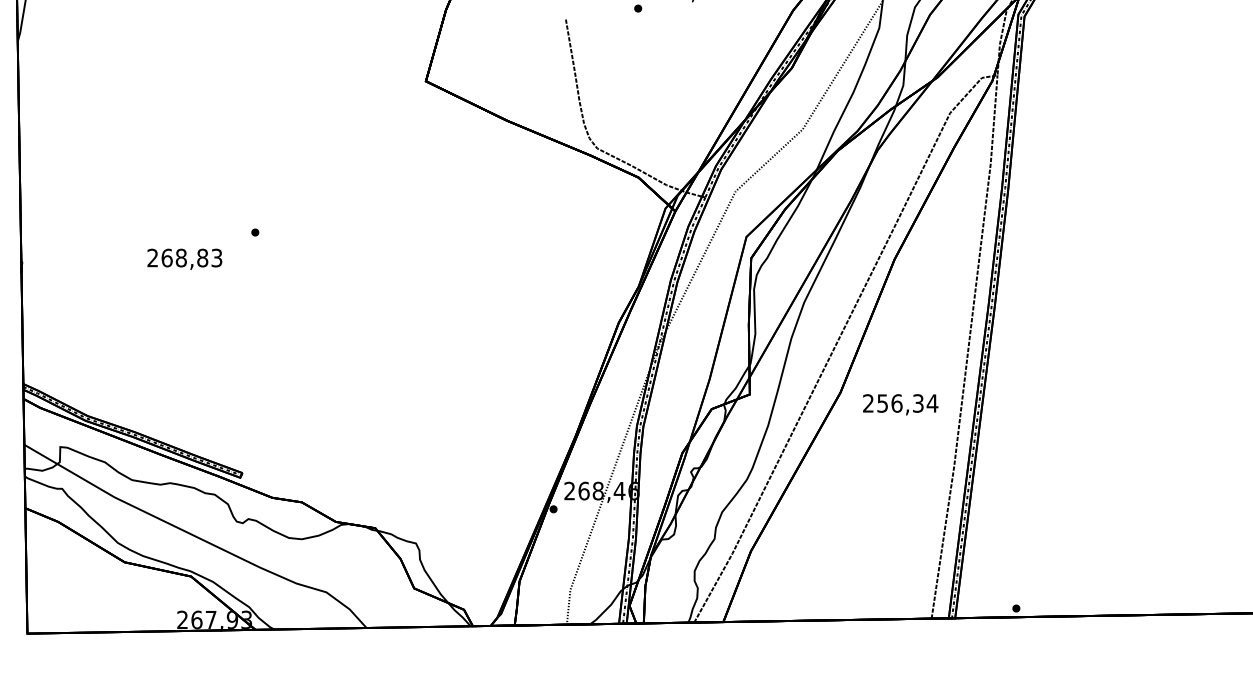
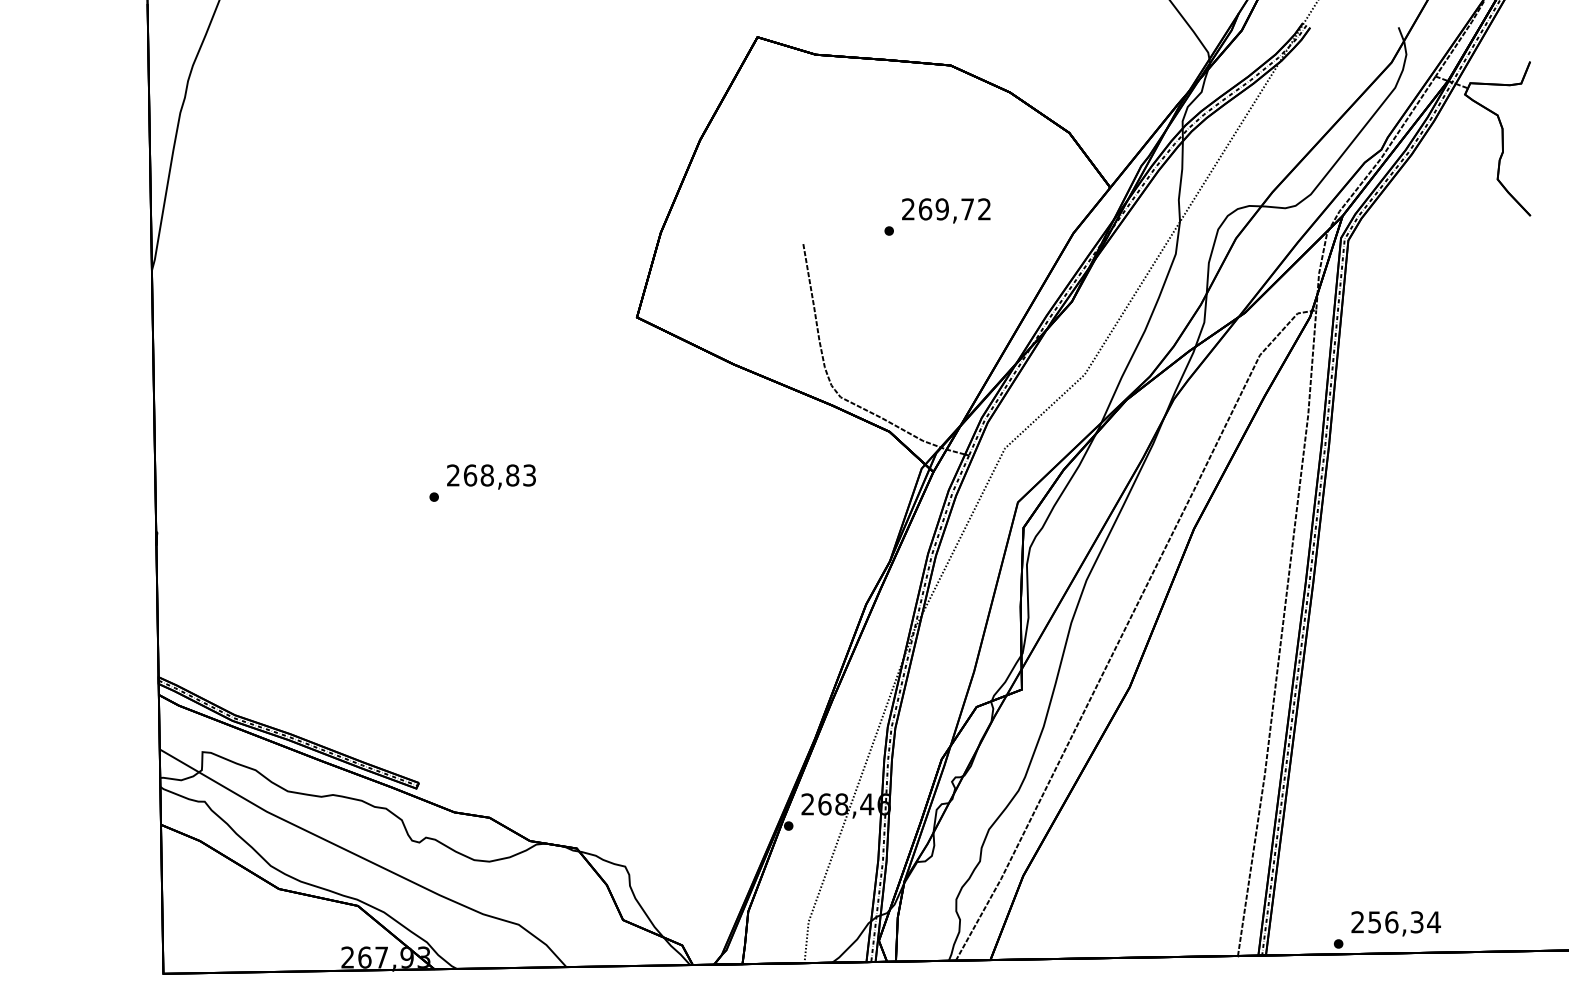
text: (184, 258) -> (491, 476), moved
text: (900, 404) -> (1395, 923), moved

